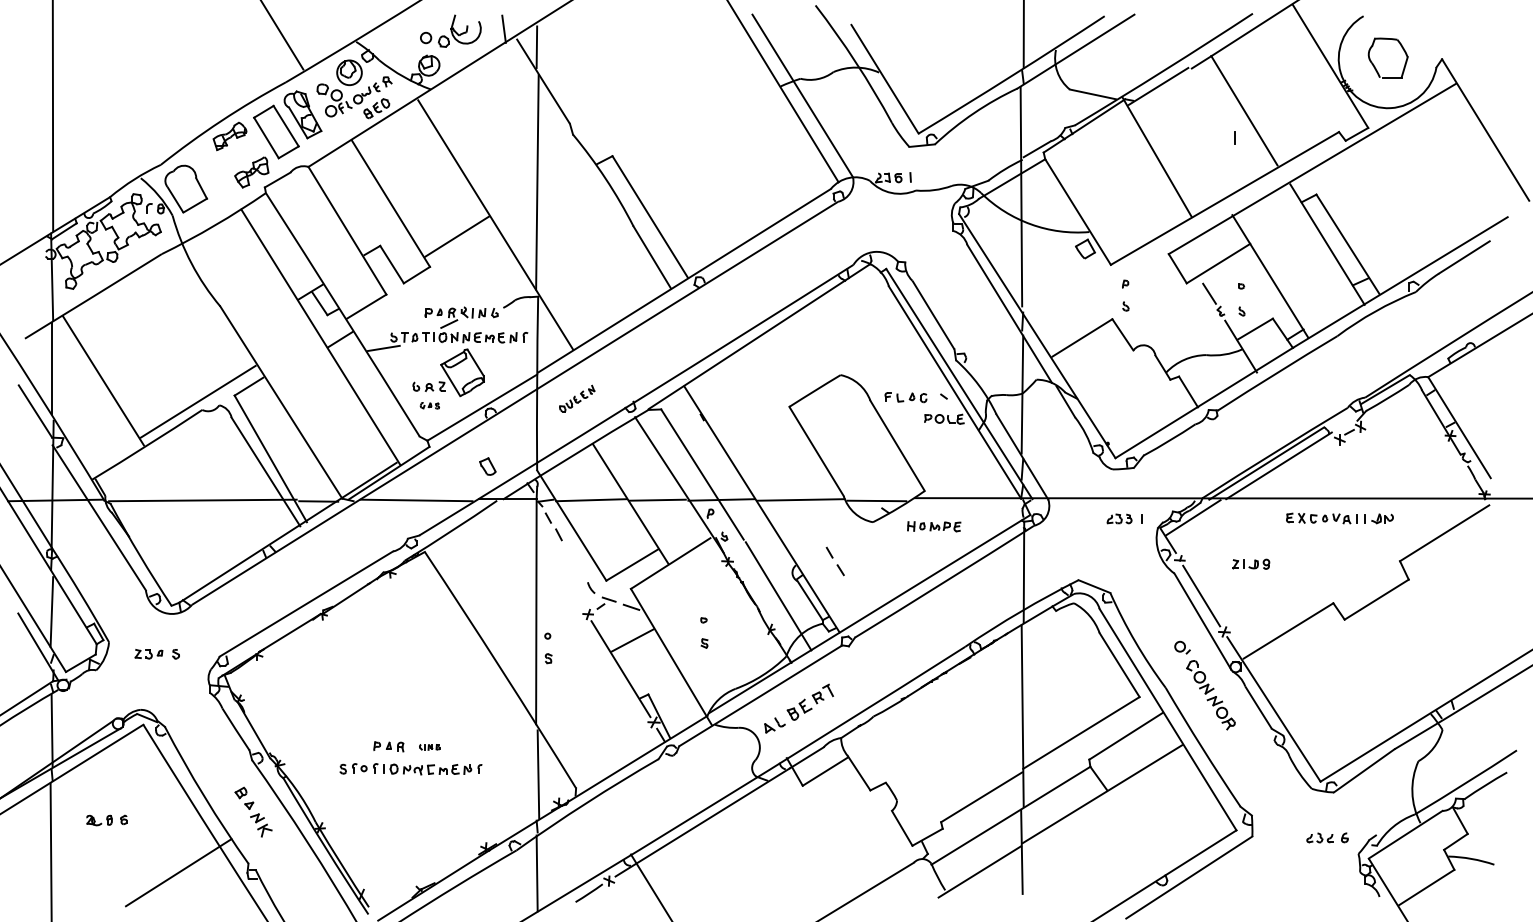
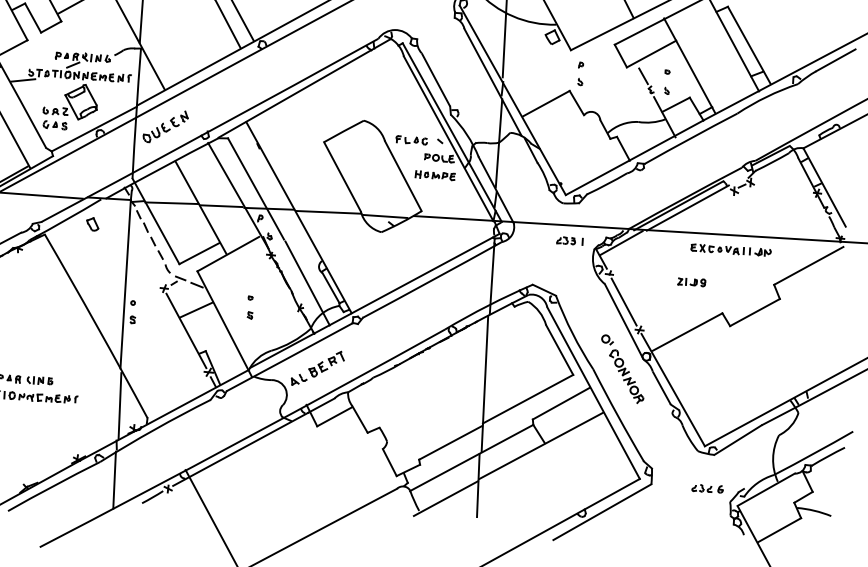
part: (576, 398) -> (165, 126), size x1.67
part: (429, 405) -> (54, 125), size x1.67
part: (487, 466) -> (92, 224), moved
part: (934, 526) -> (435, 175), moved
part: (834, 561) -> (156, 248), moved
part: (1251, 563) -> (692, 281), moved
part: (429, 747) -> (39, 381), size x1.67

